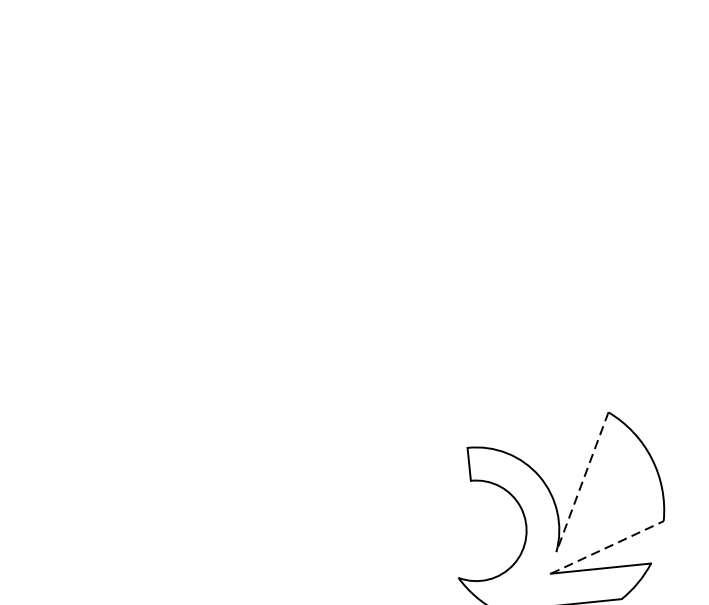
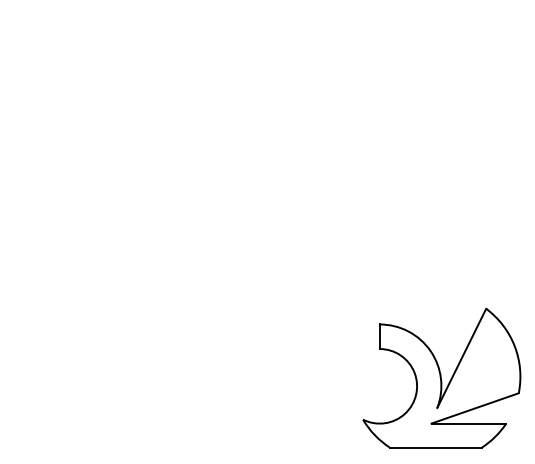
line: (582, 482) -> (461, 358), dashed -> solid
line: (607, 547) -> (475, 408), dashed -> solid

